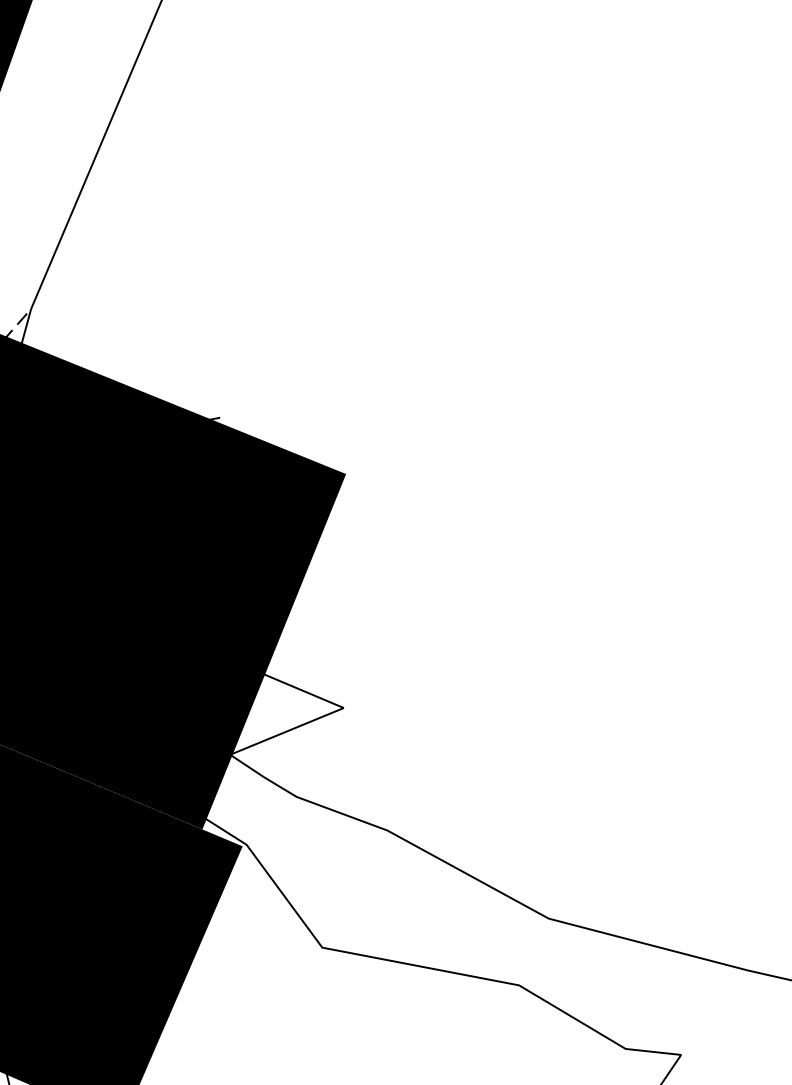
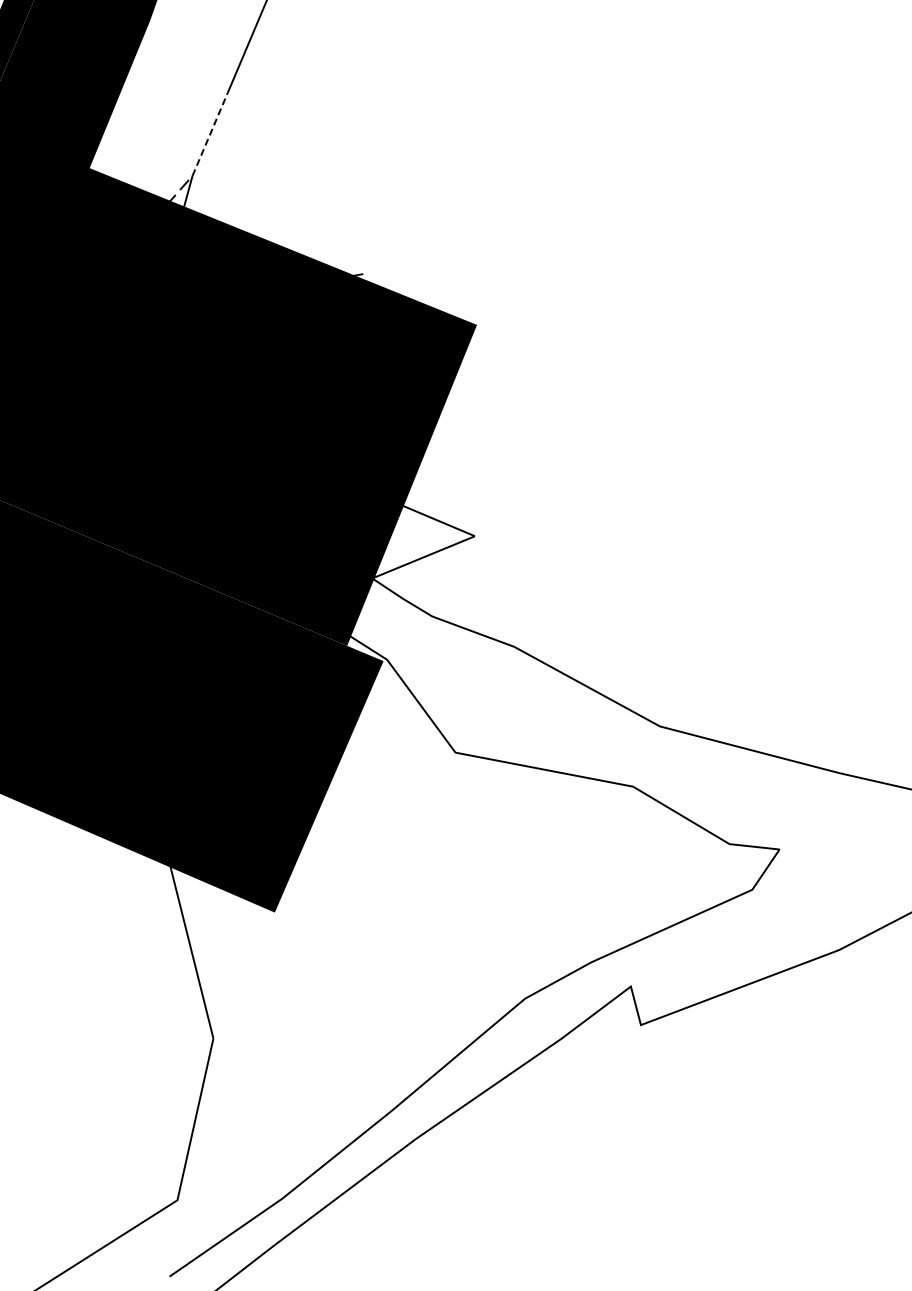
line: (51, 262) -> (210, 133), solid -> dashed

